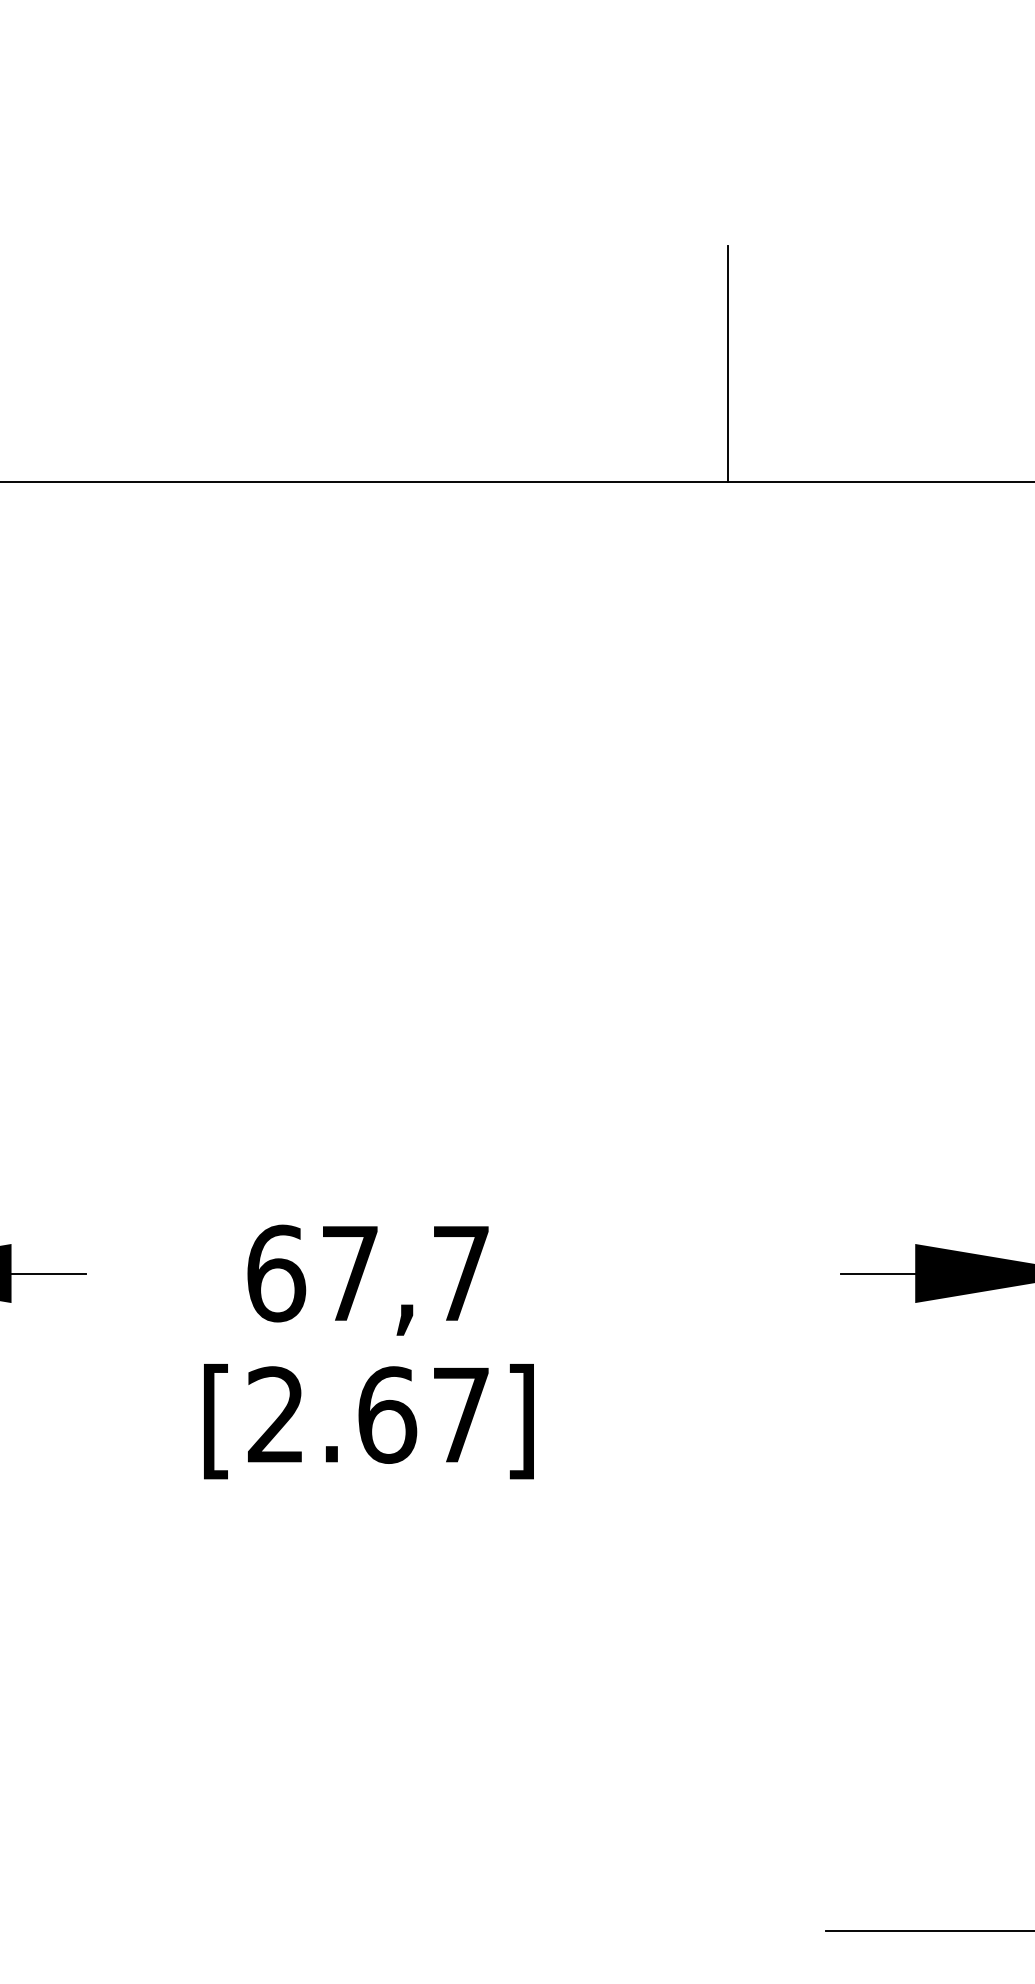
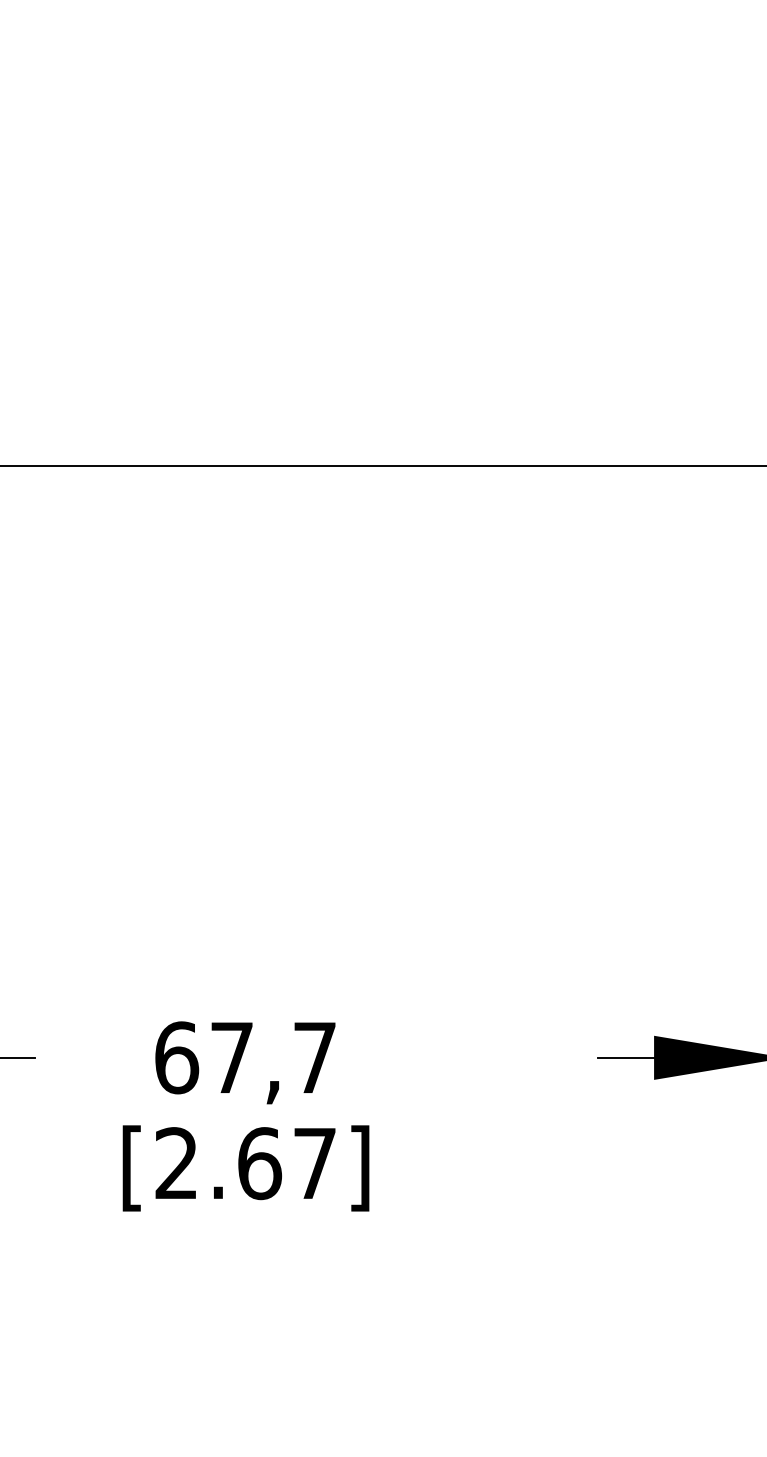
line: (728, 363) -> (514, 378), removed

